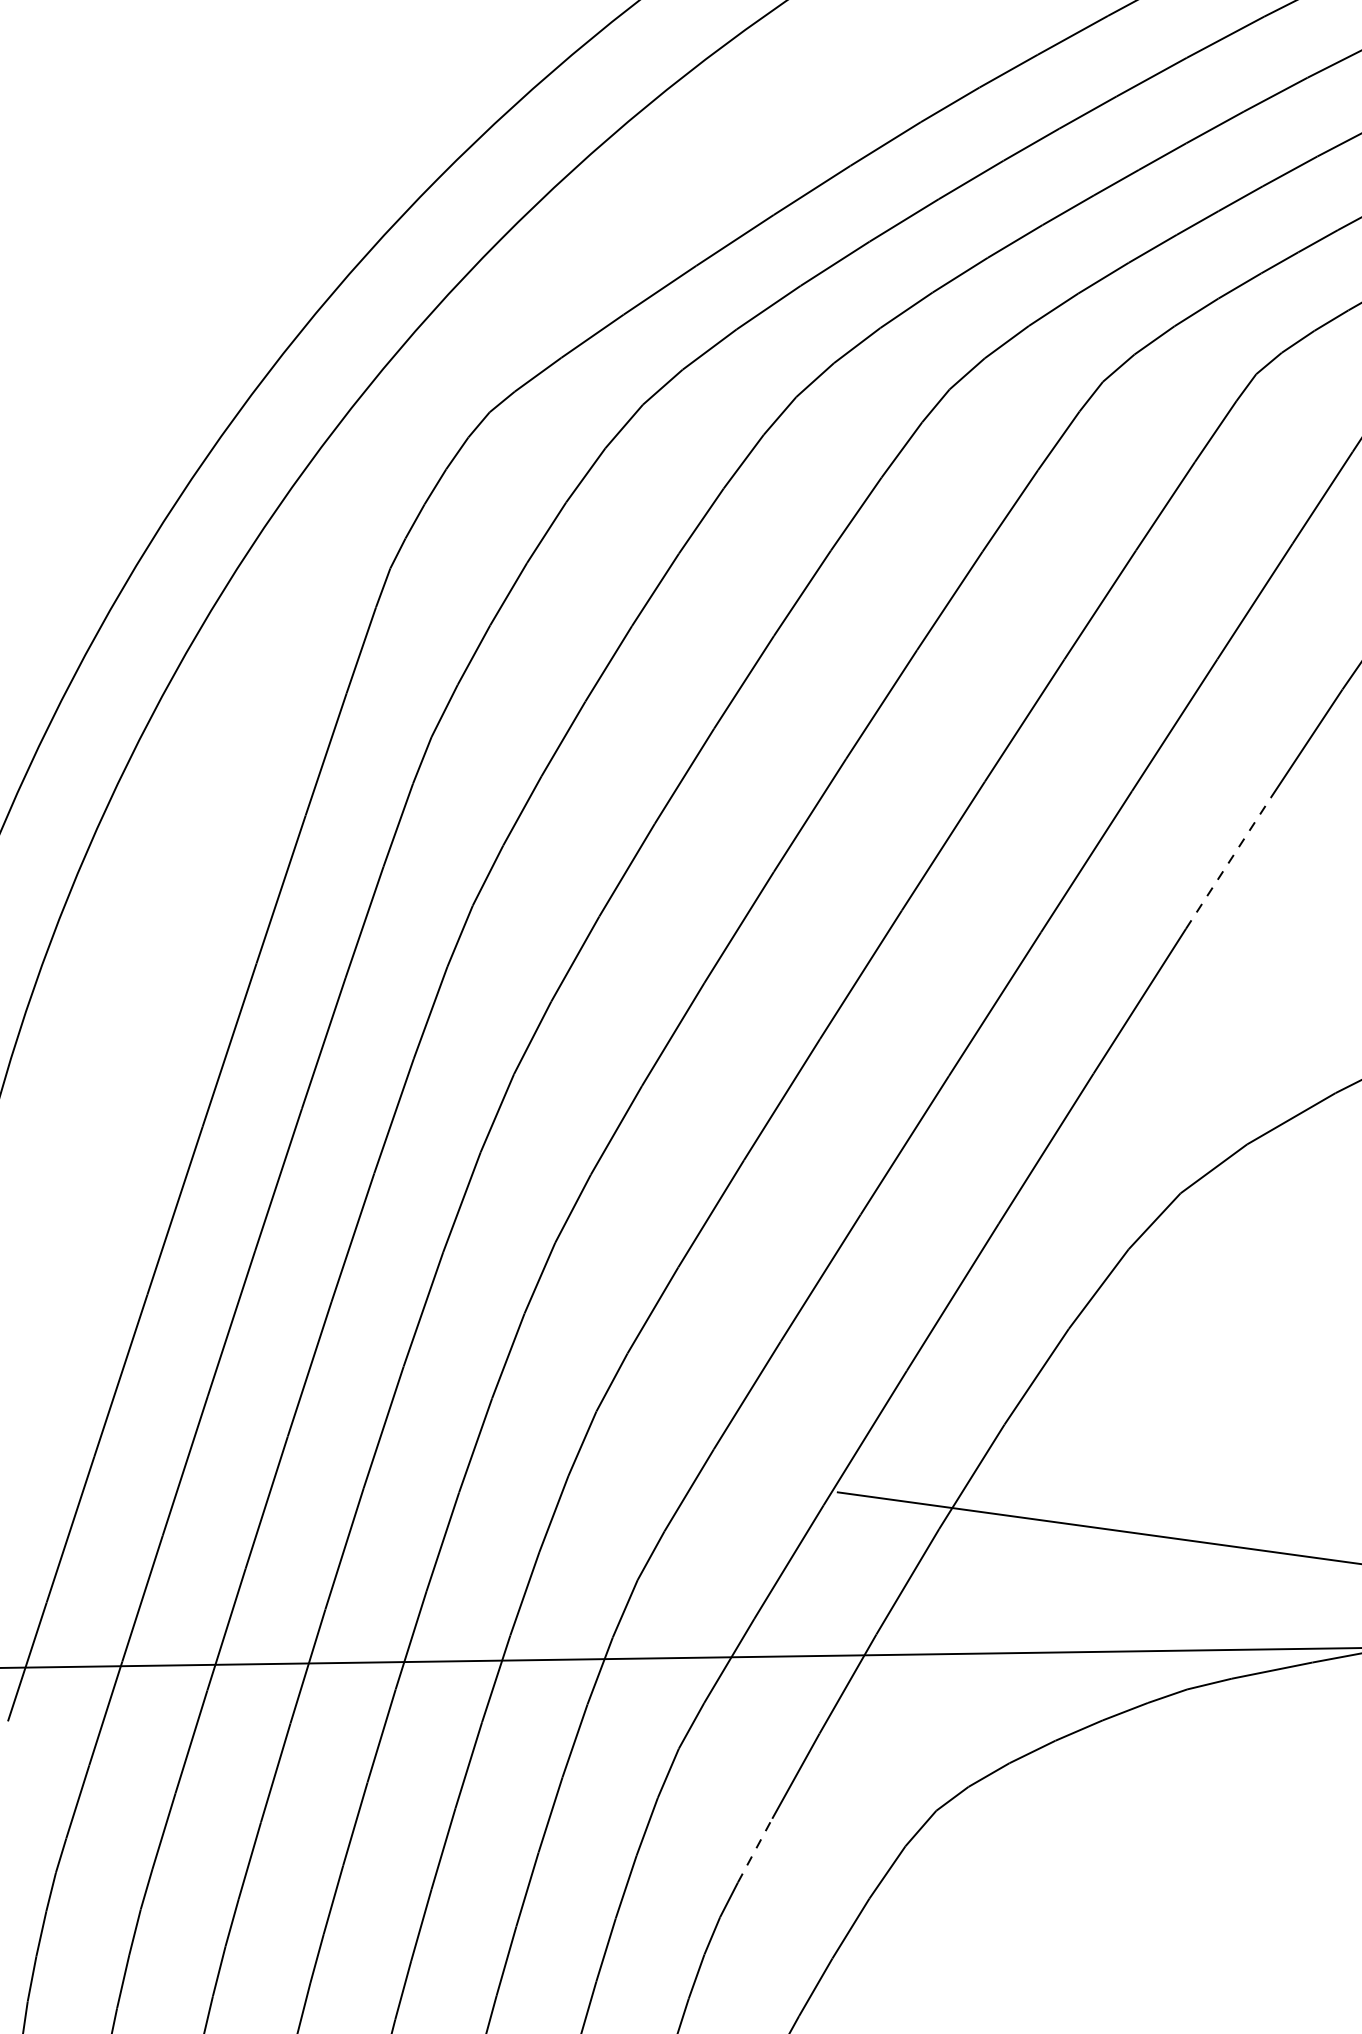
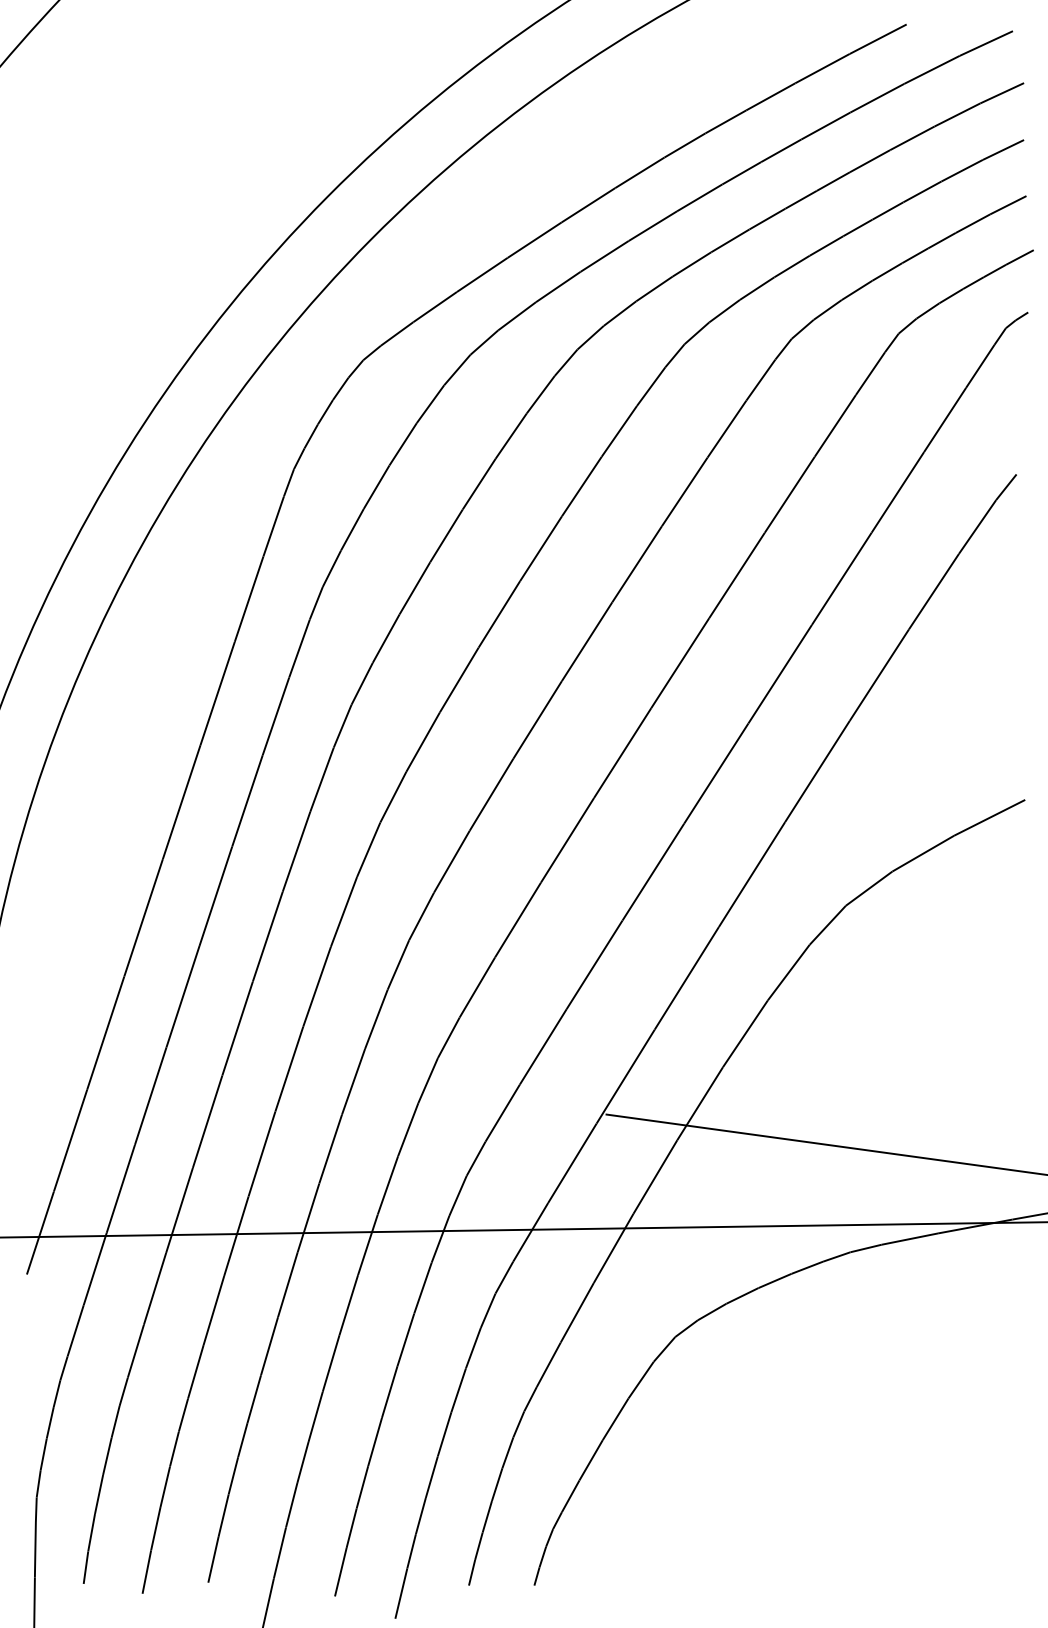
line: (1228, 862) -> (879, 674), dashed -> solid
line: (756, 1850) -> (549, 1364), dashed -> solid

